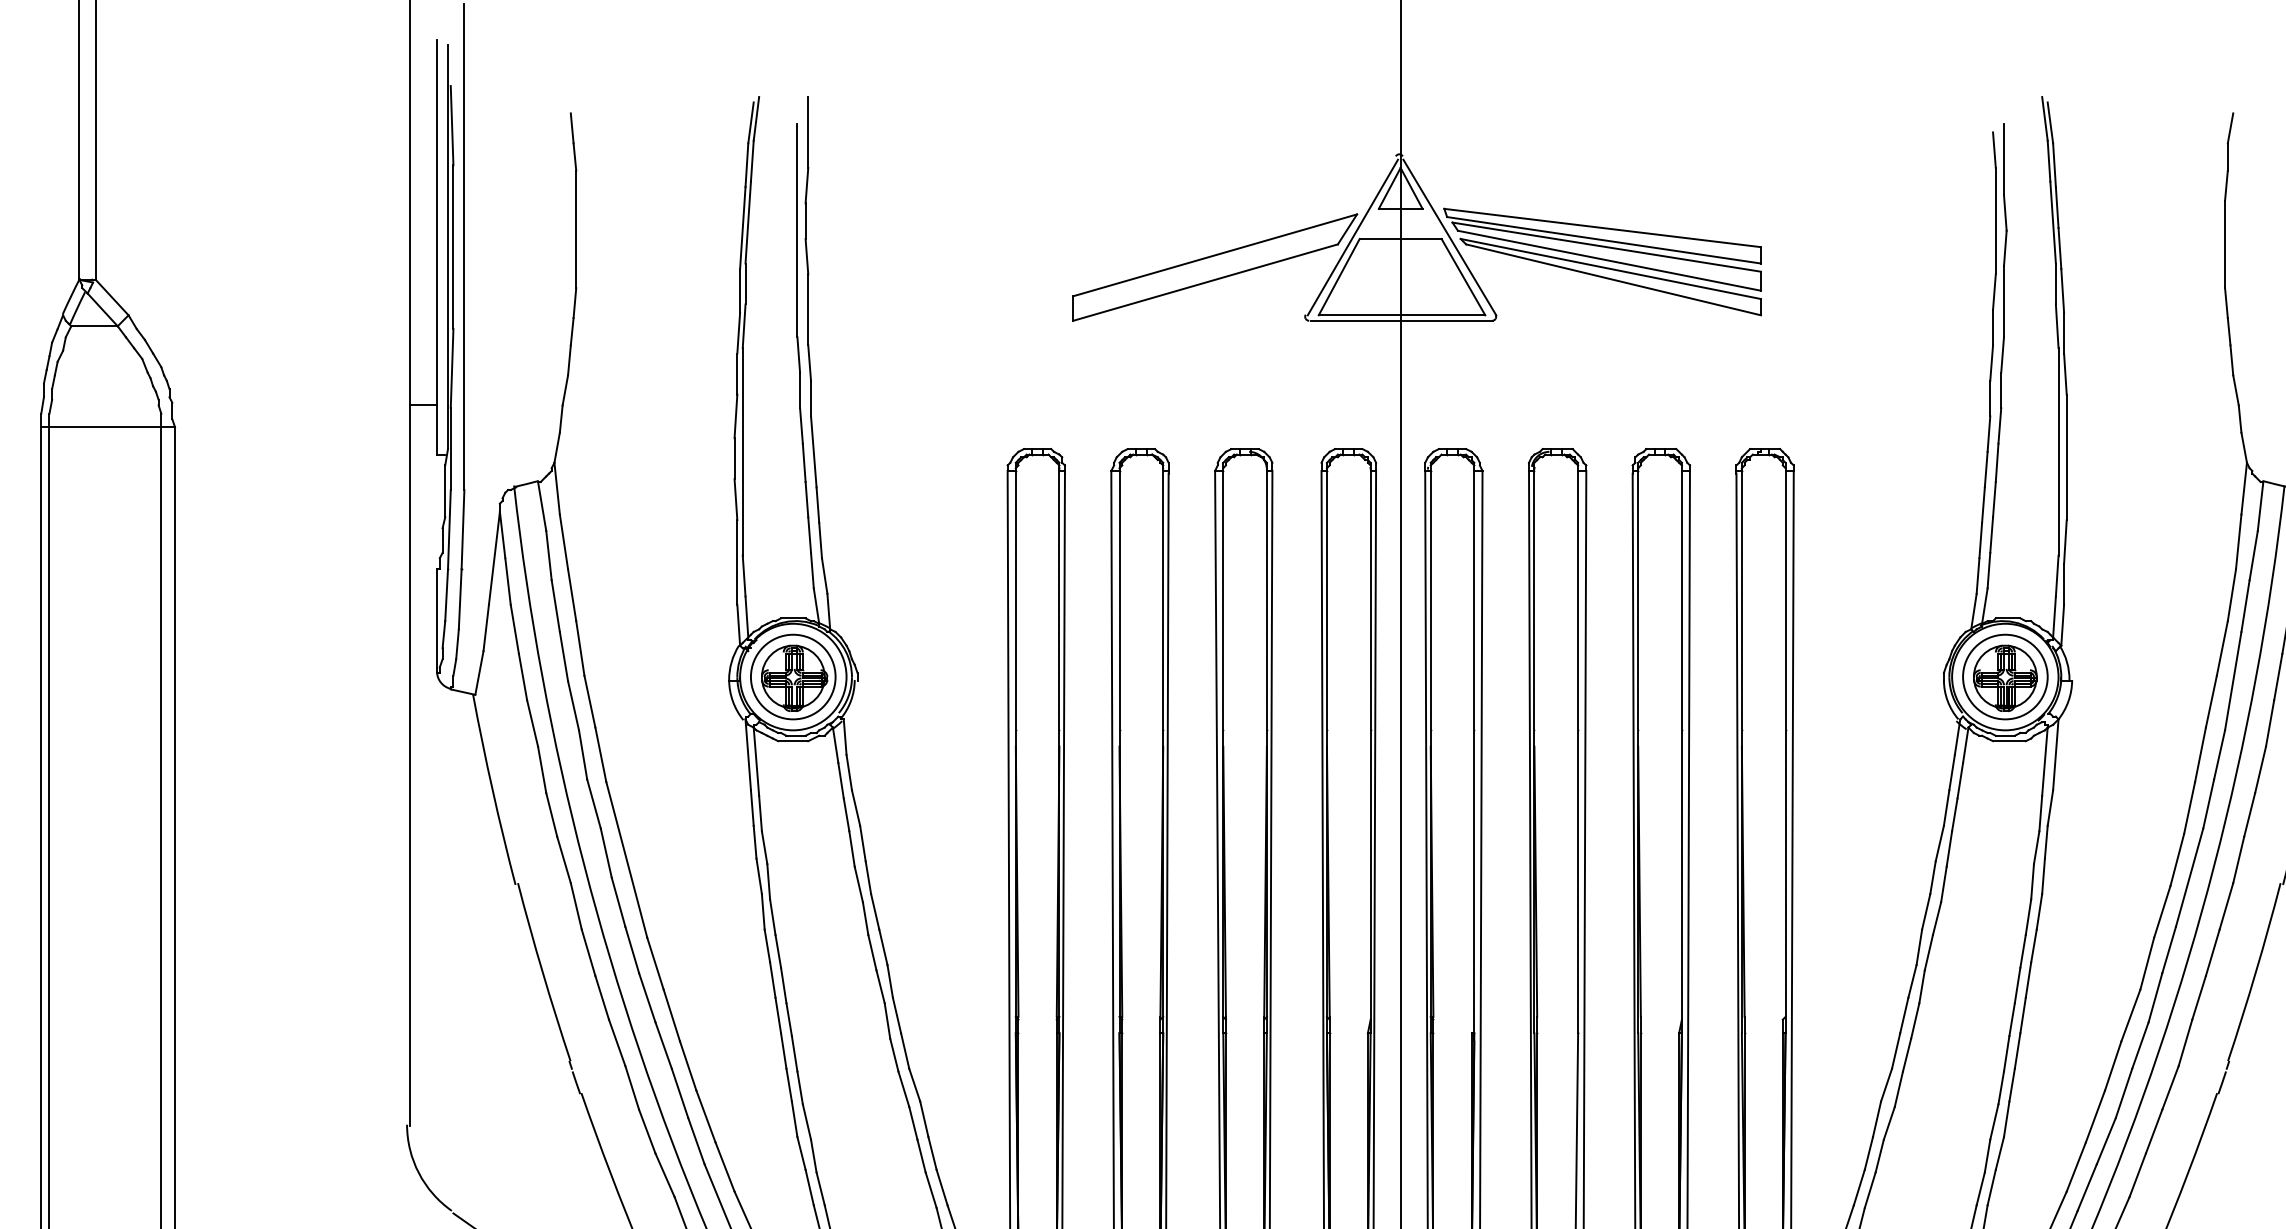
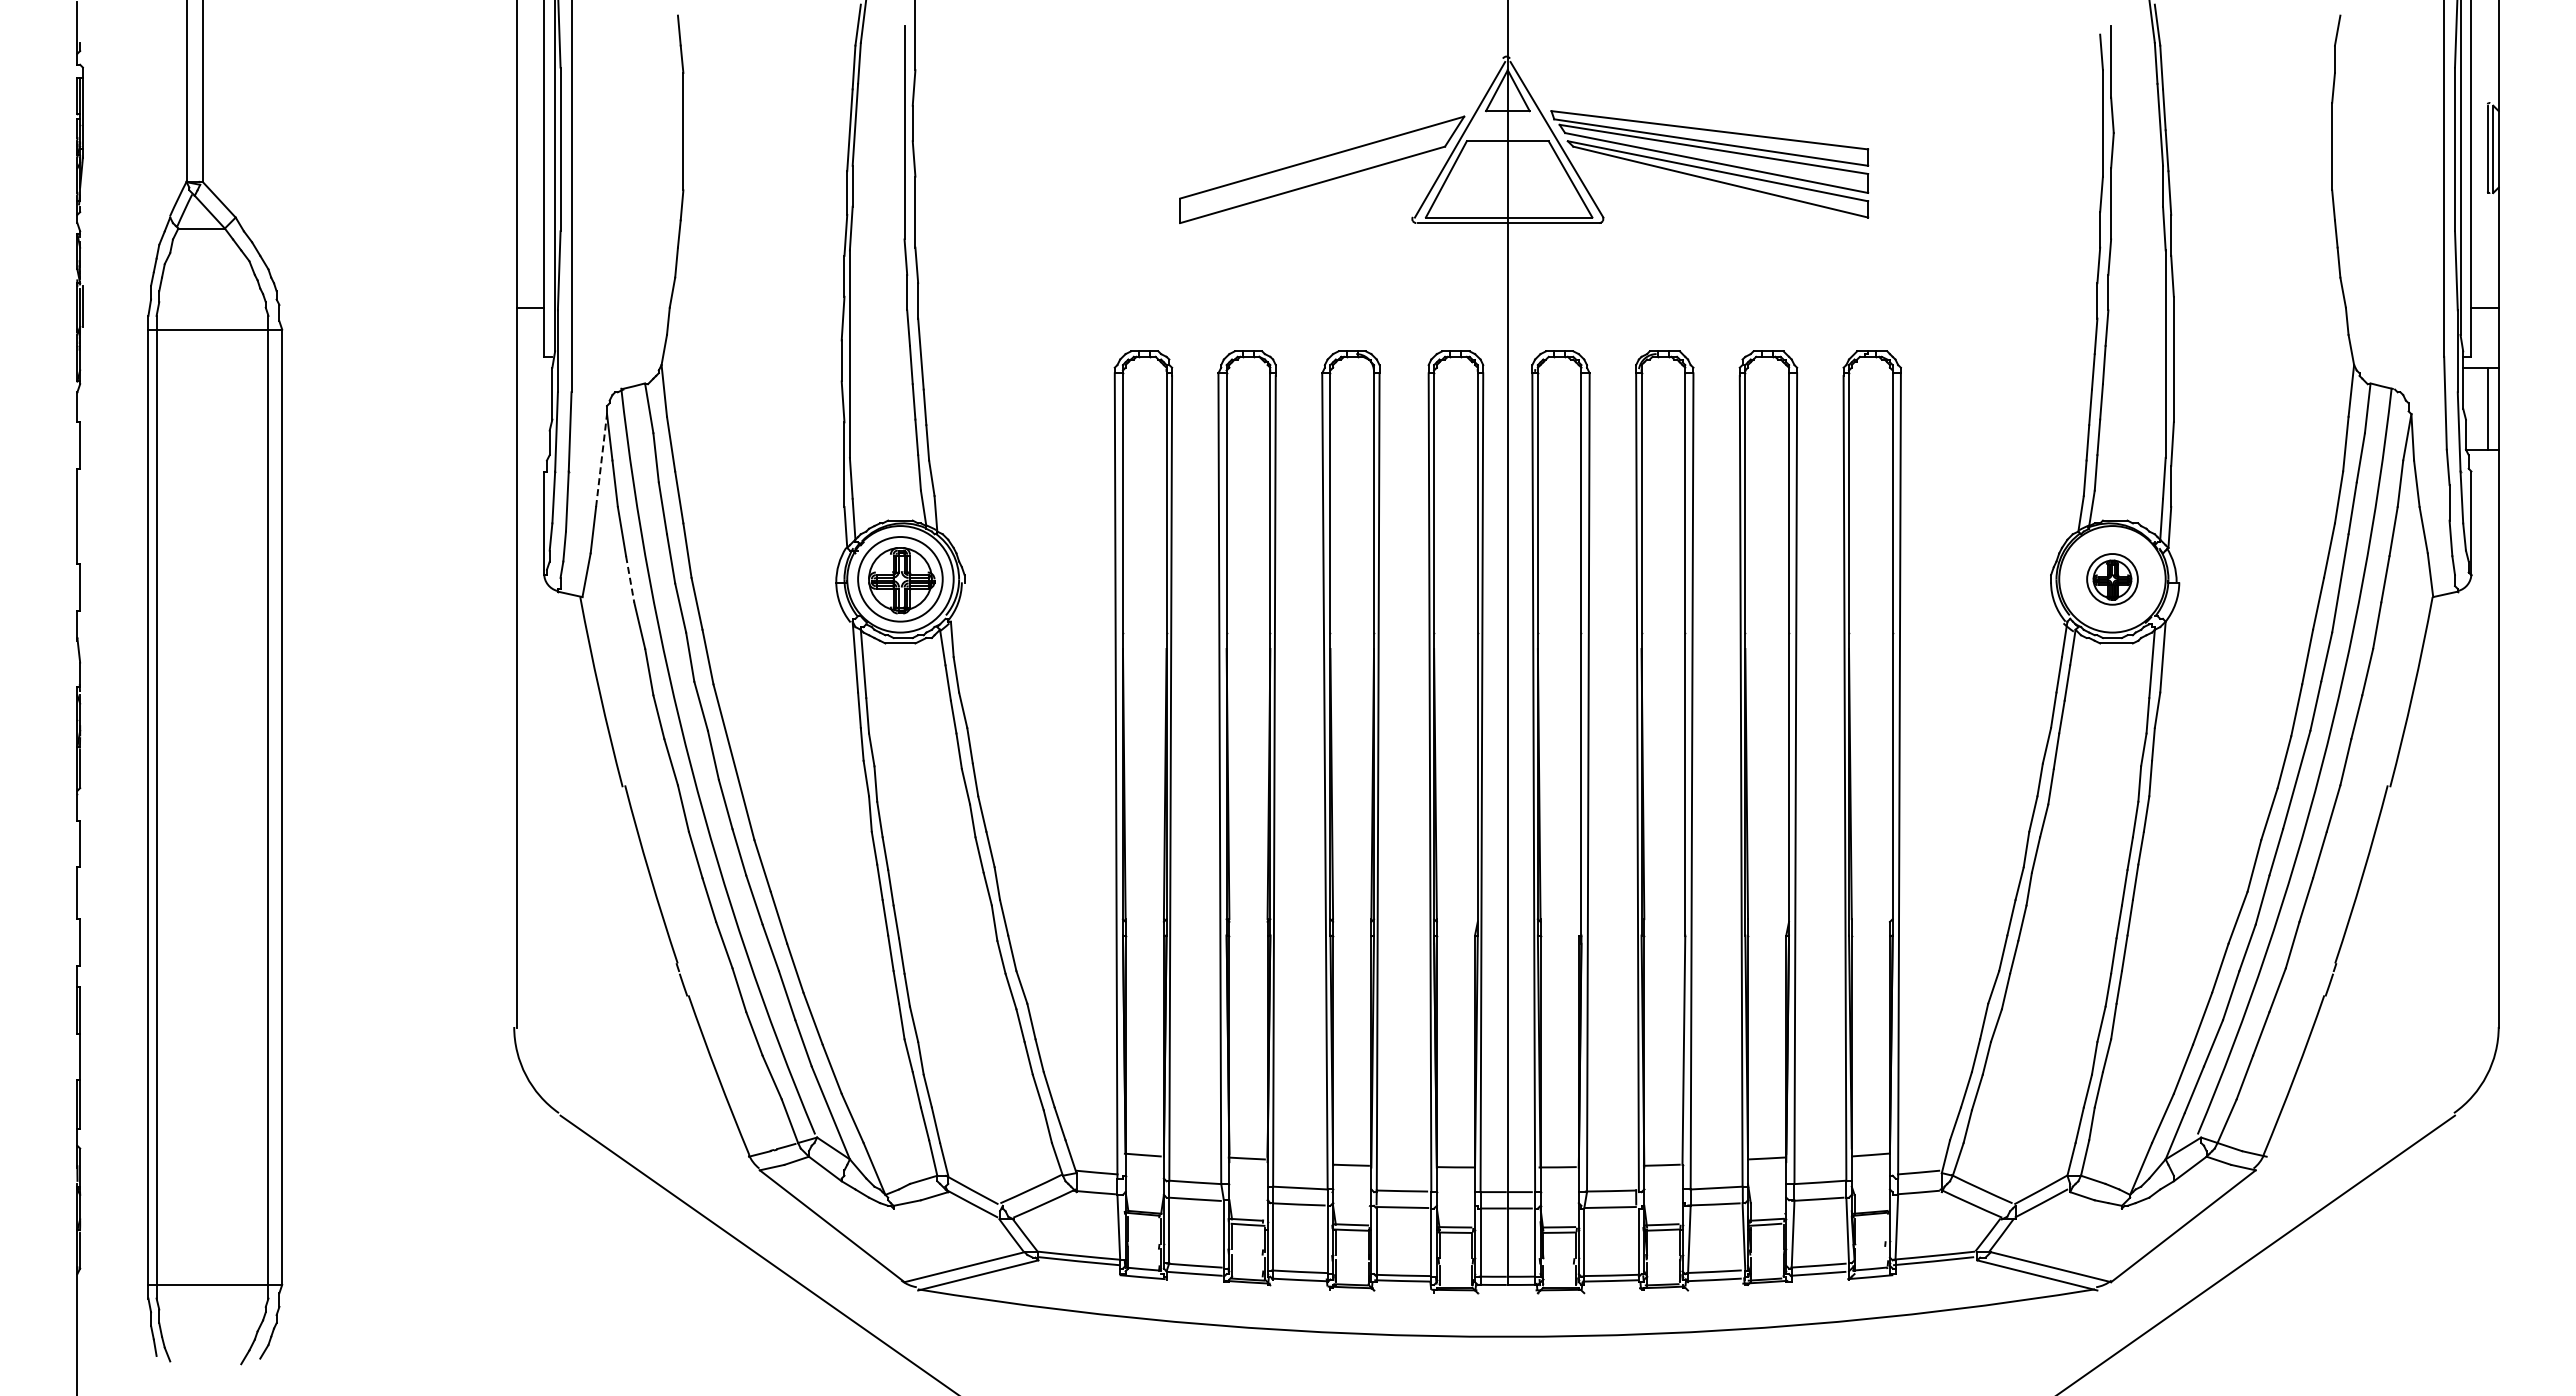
line: (494, 558) -> (601, 460), solid -> dashed
line: (523, 677) -> (630, 579), solid -> dashed
part: (2005, 677) -> (2112, 579), size x0.6

